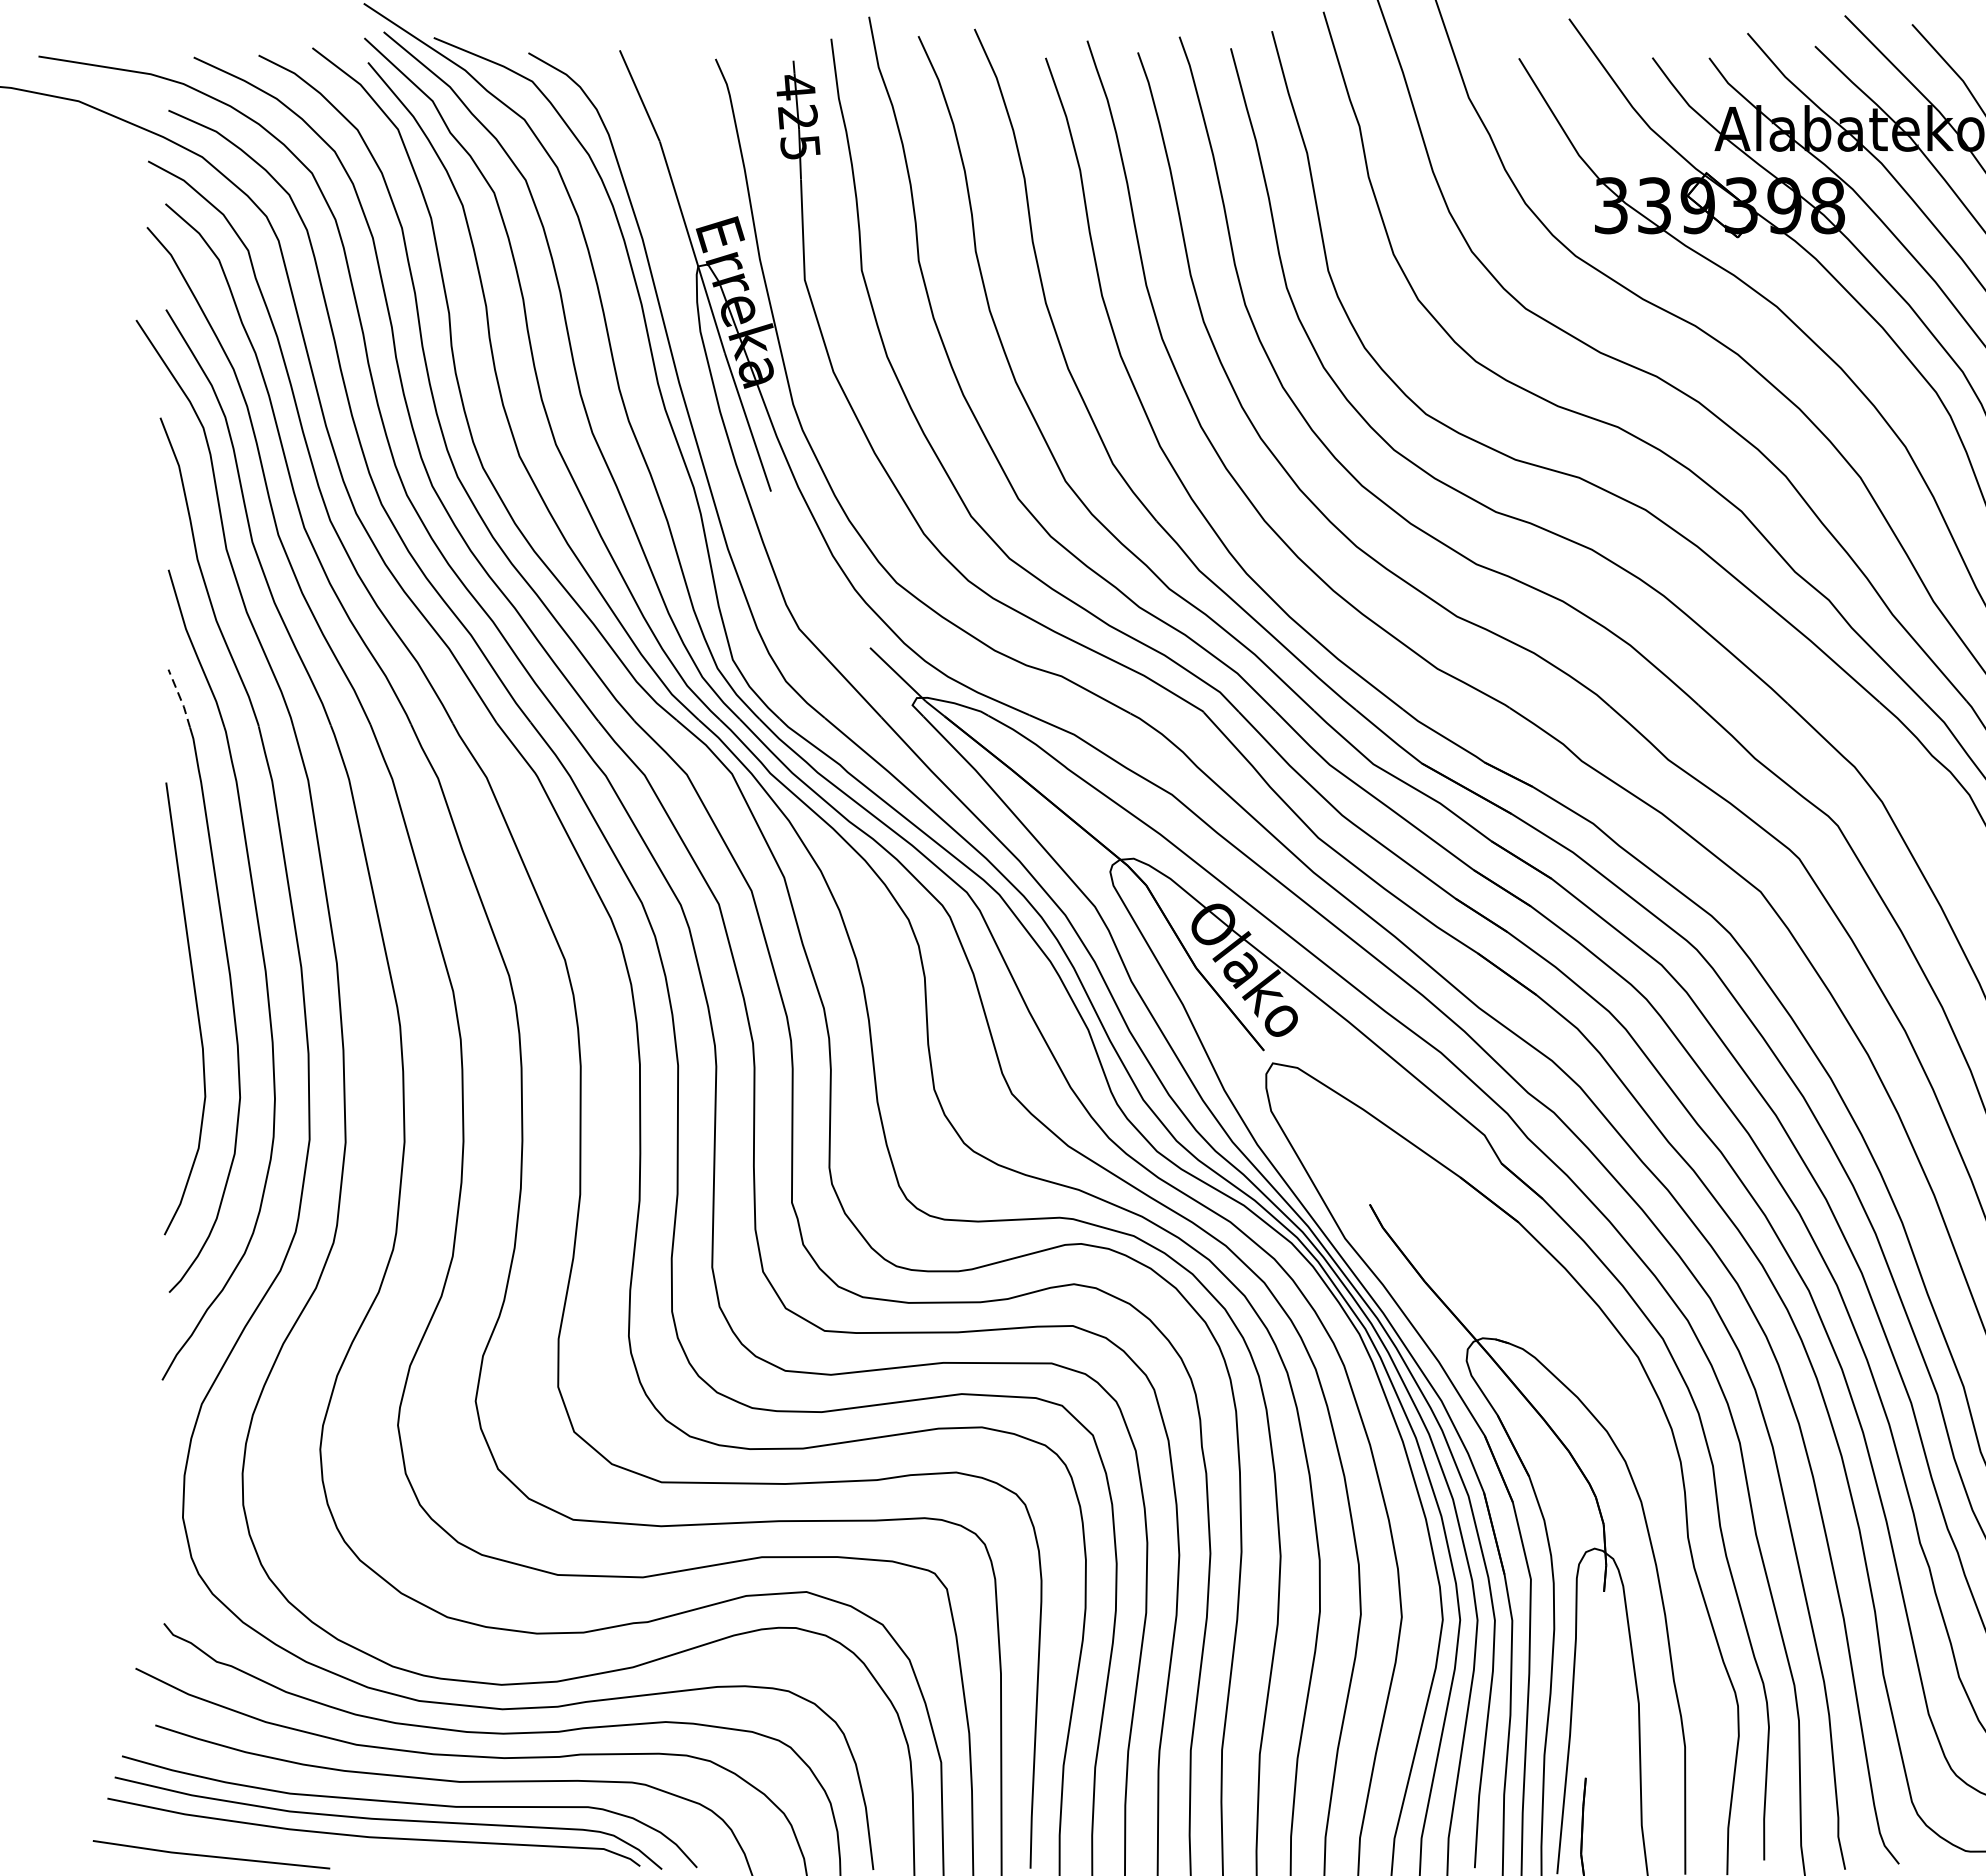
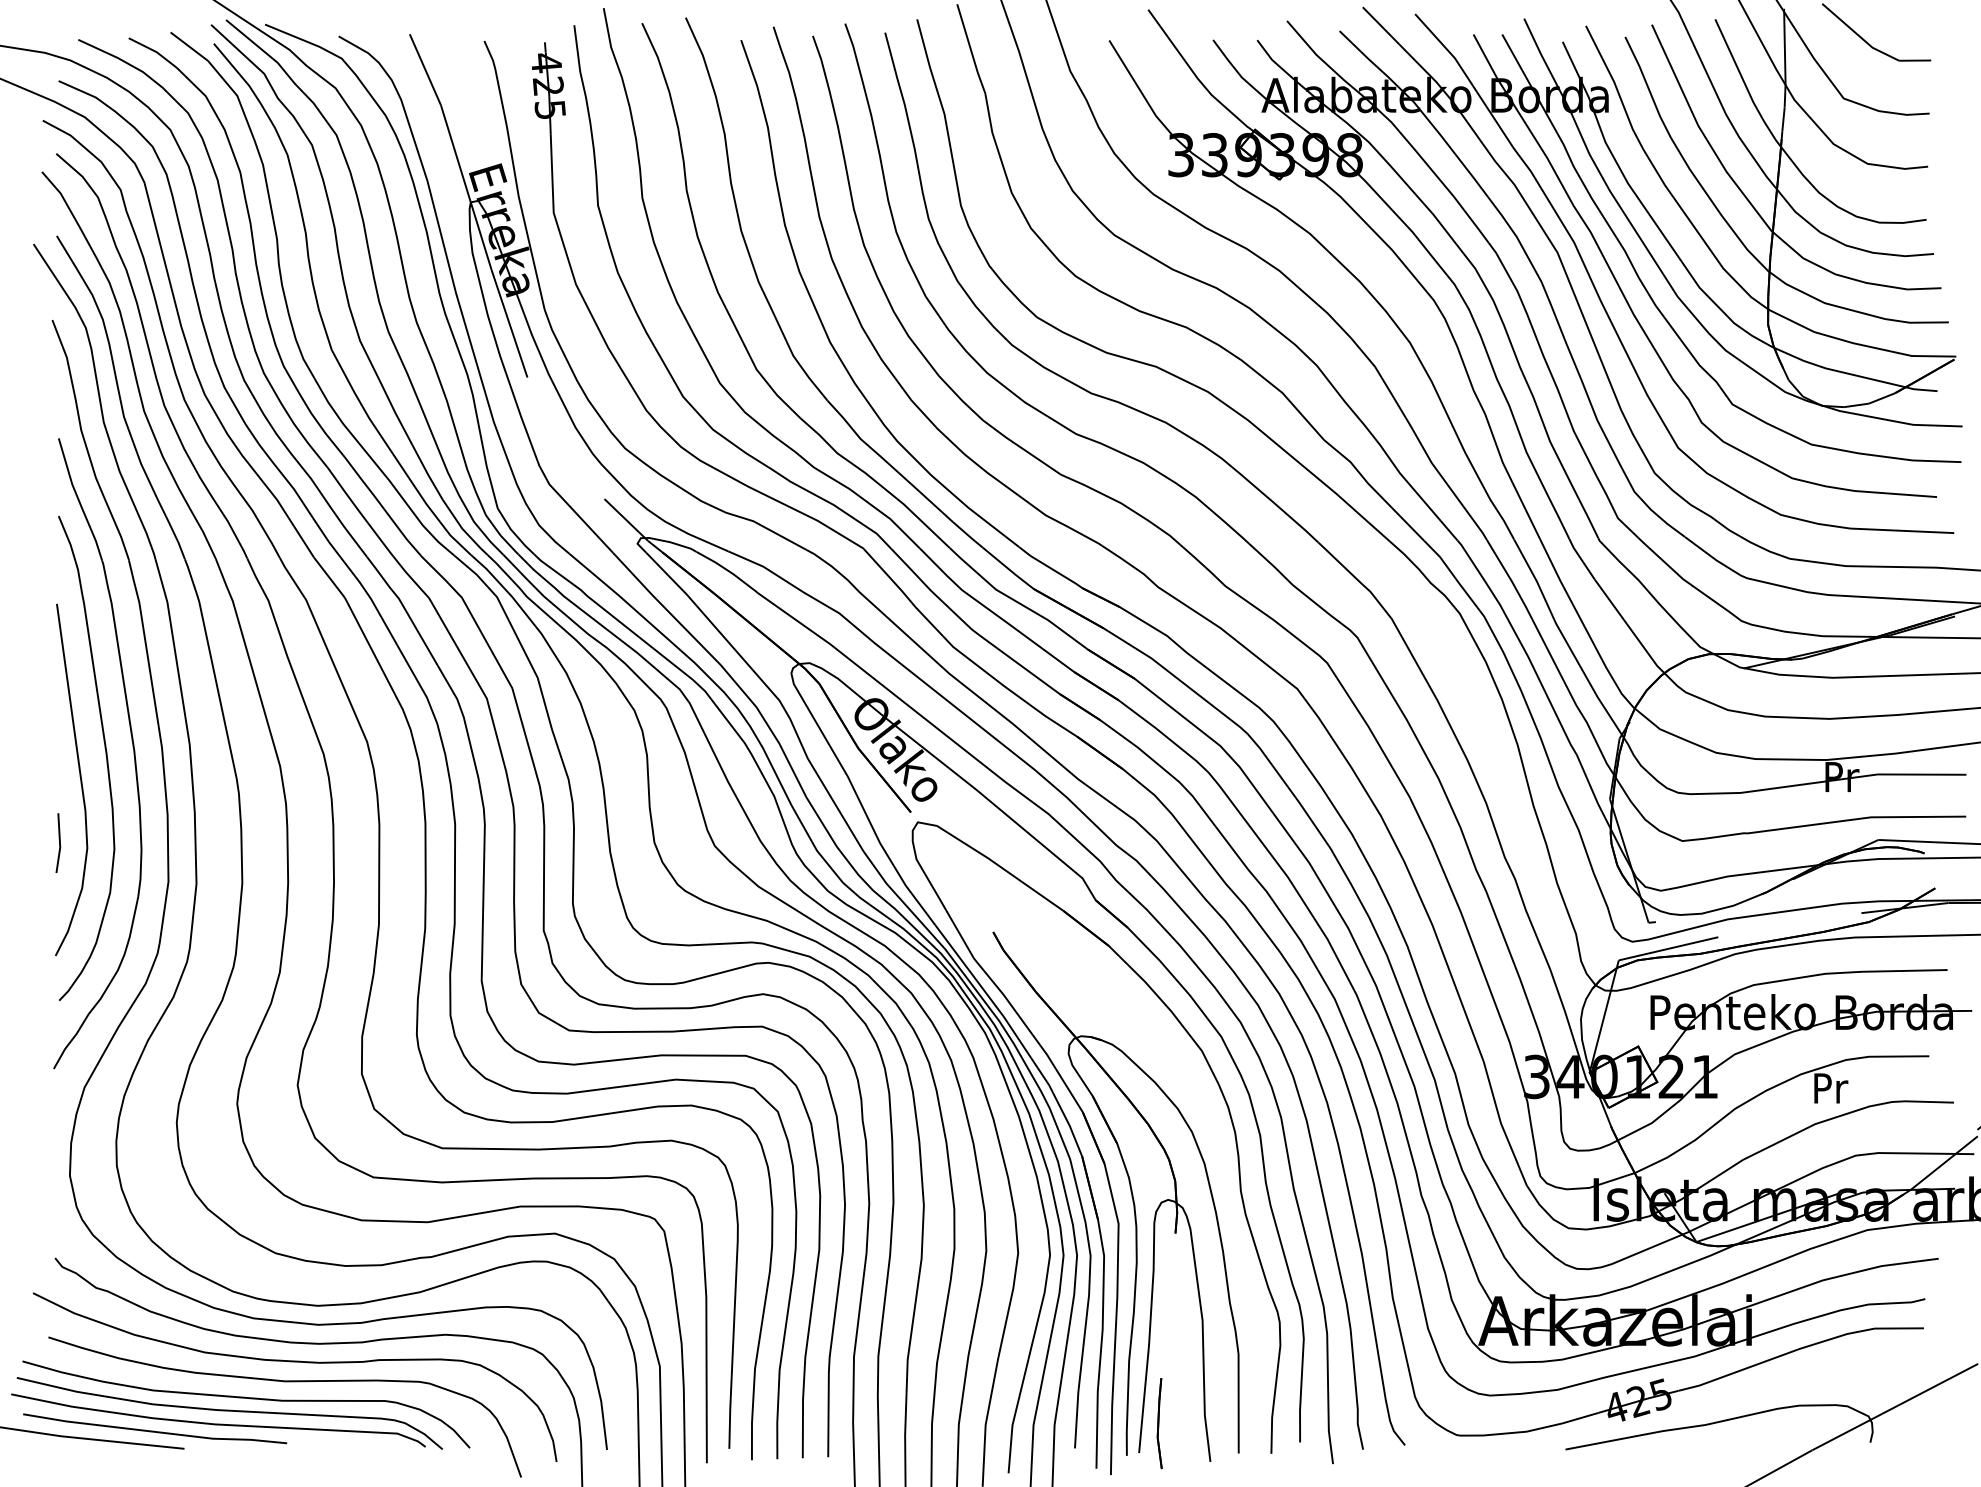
line: (181, 698) -> (68, 538), dashed -> solid
line: (169, 1089) -> (59, 842), added
line: (291, 1845) -> (154, 1430), added

